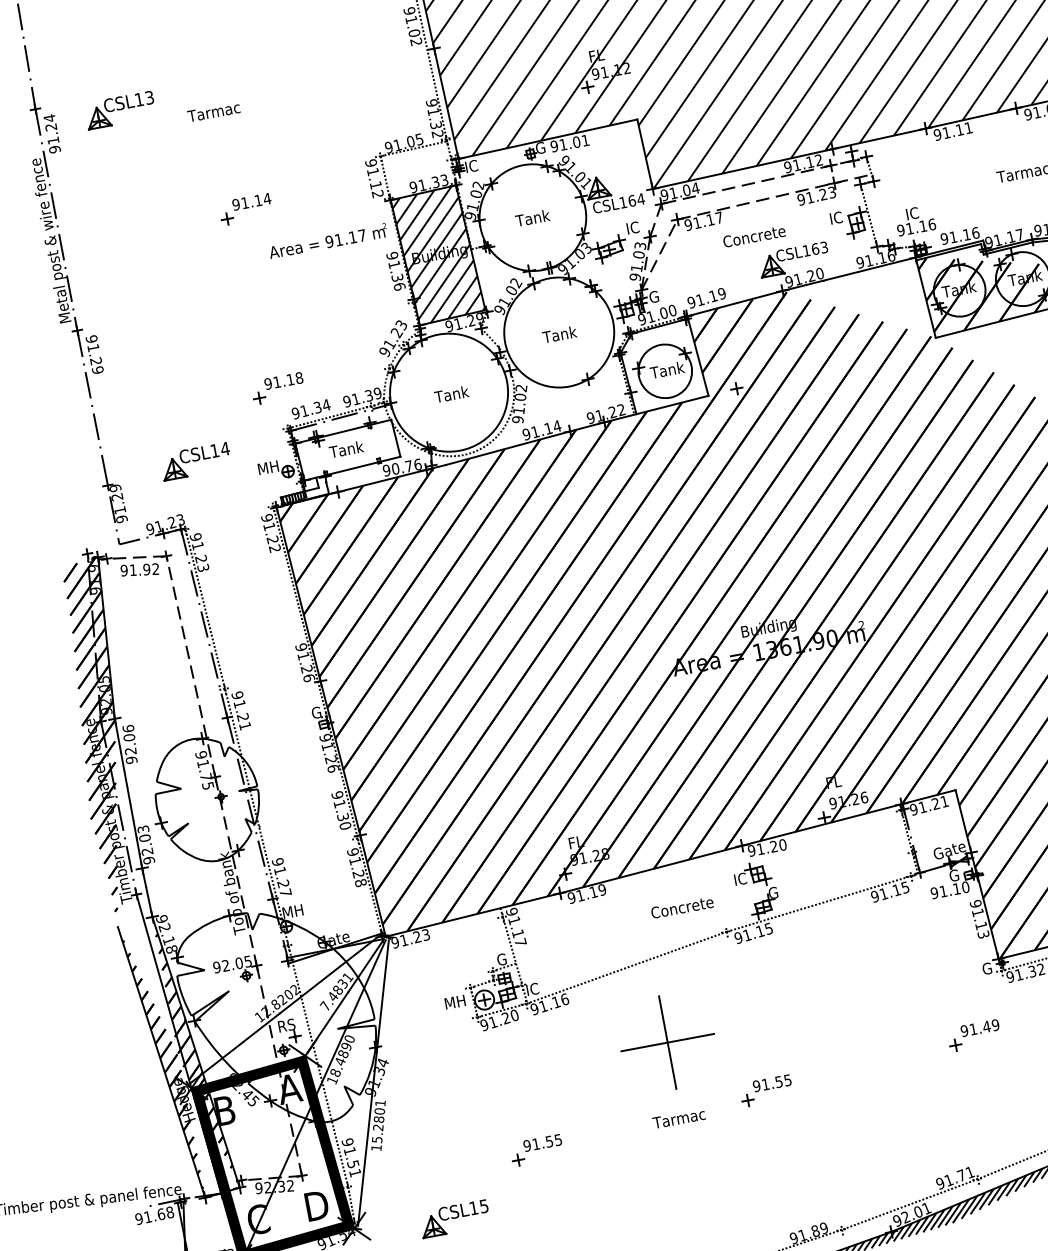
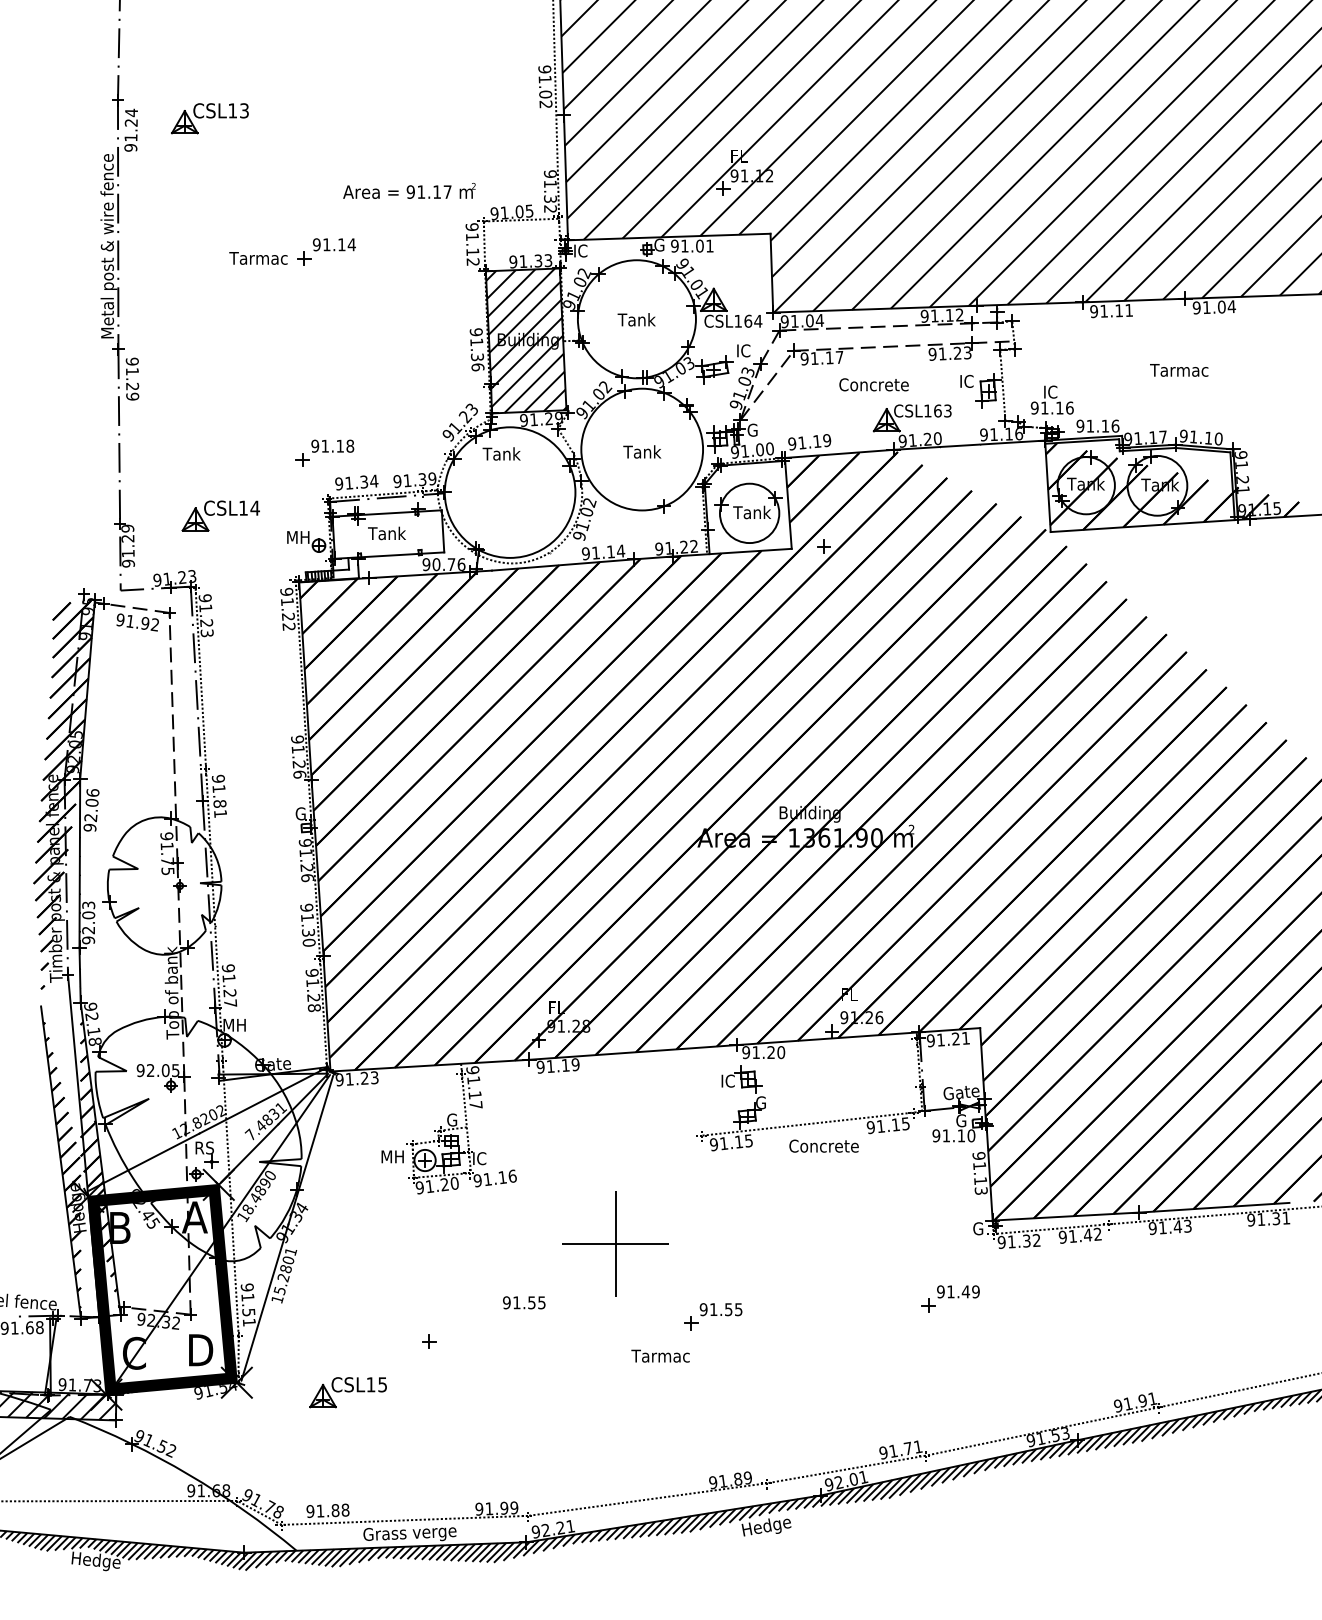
text: (213, 112) -> (258, 258), moved
text: (328, 240) -> (409, 190), moved
text: (451, 393) -> (501, 453), moved
text: (242, 717) -> (219, 803), 91.21 -> 91.81
text: (681, 907) -> (823, 1145), moved
line: (626, 968) -> (585, 1154), removed
text: (678, 1118) -> (660, 1355), moved
text: (542, 1142) -> (524, 1302), moved

